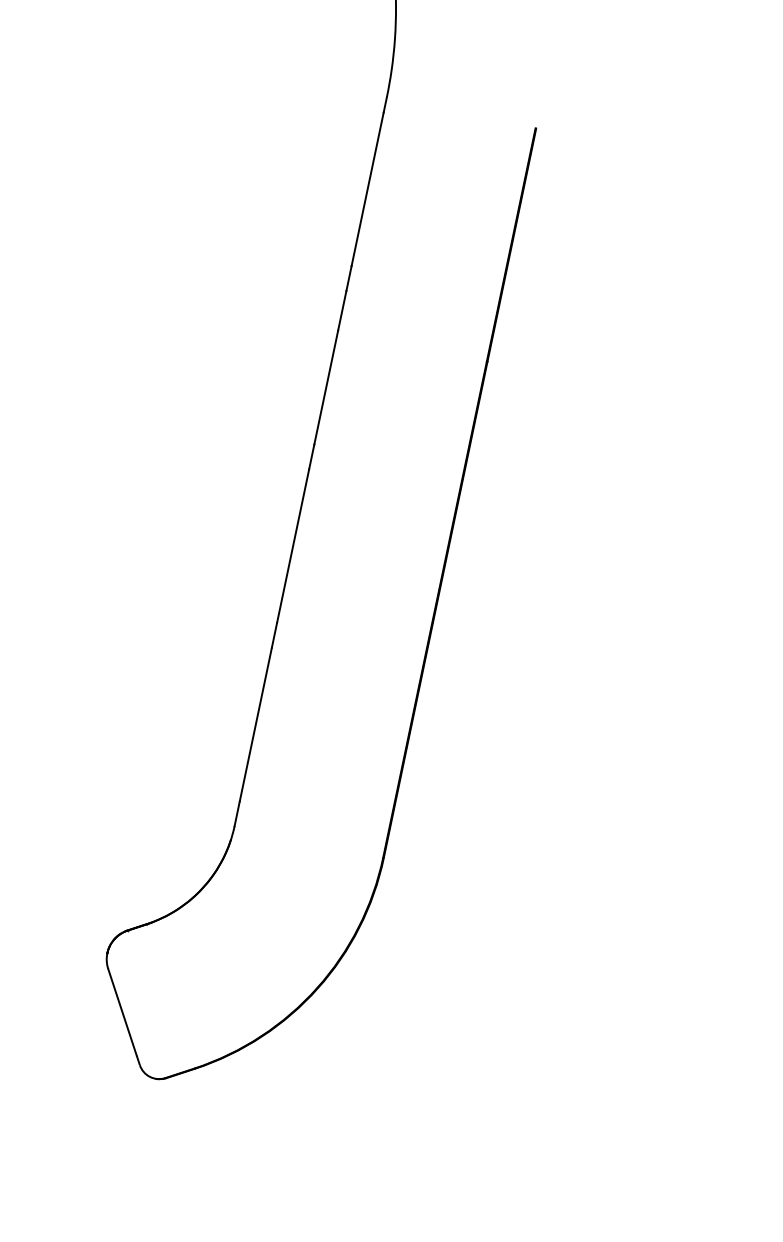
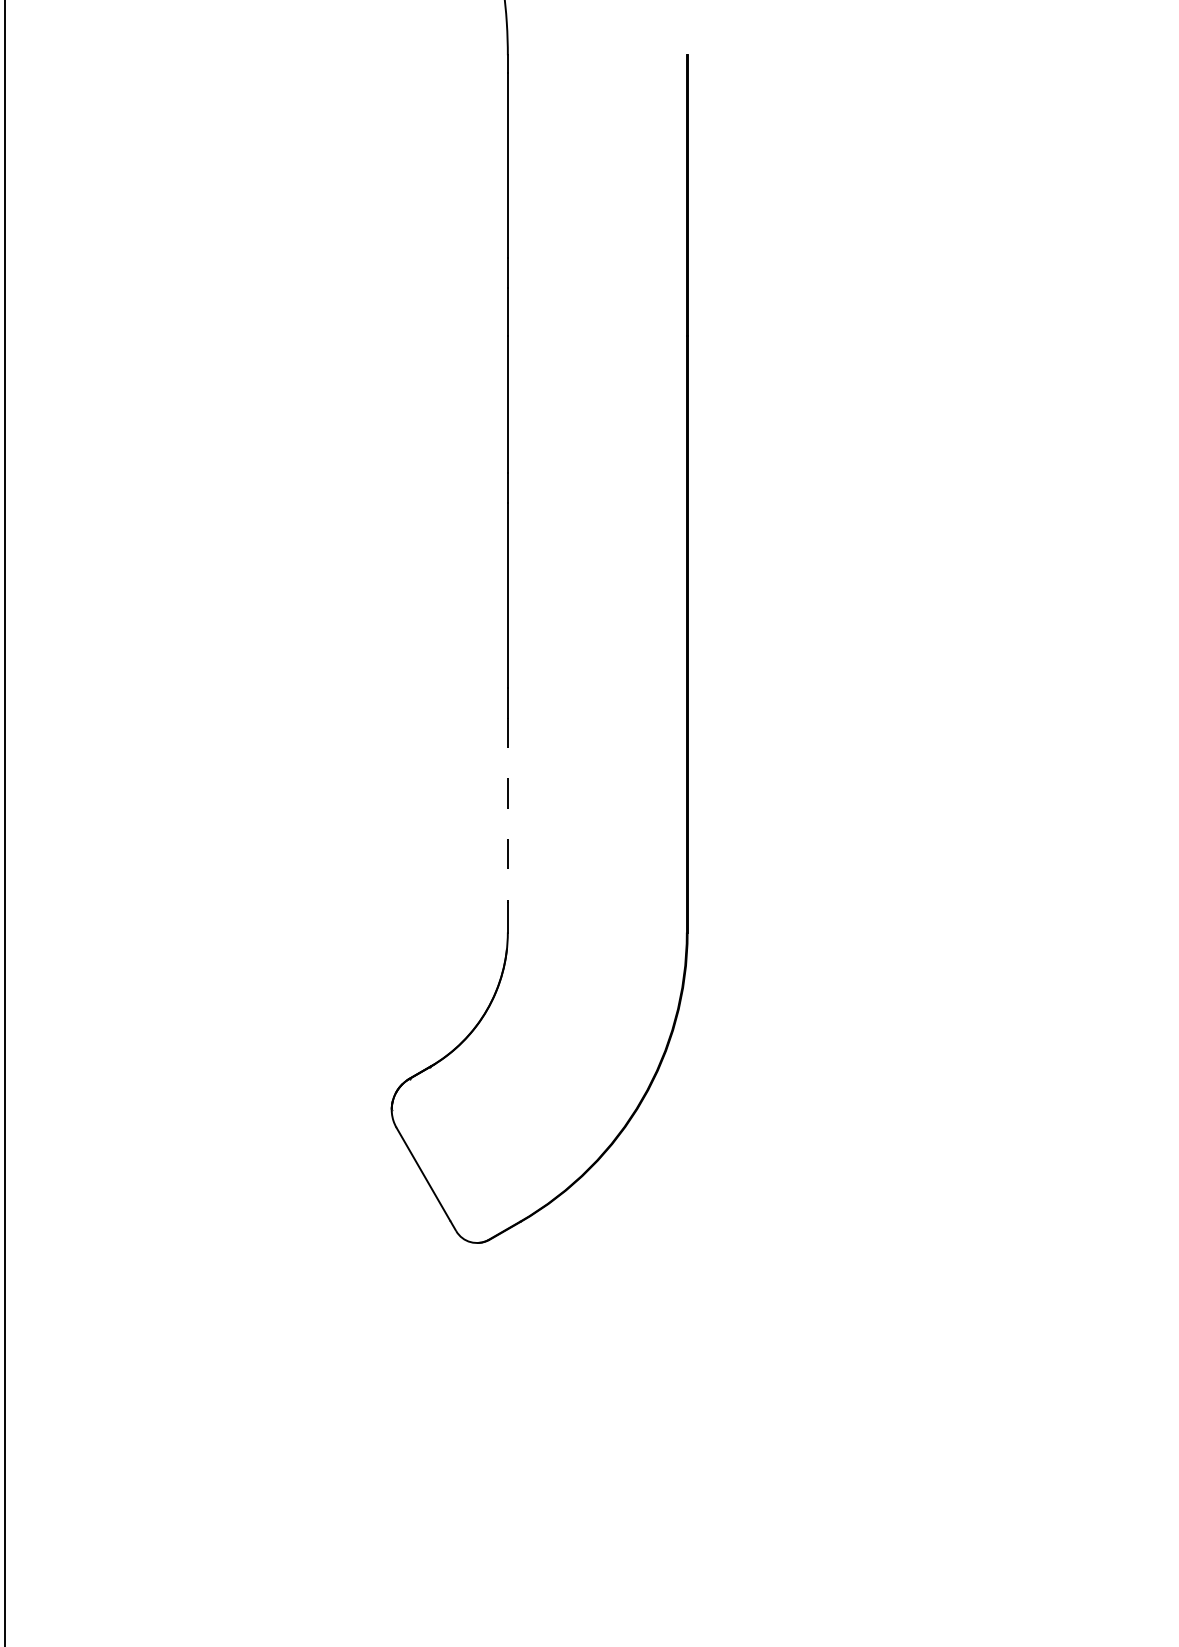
line: (255, 724) -> (507, 810), solid -> dashed

